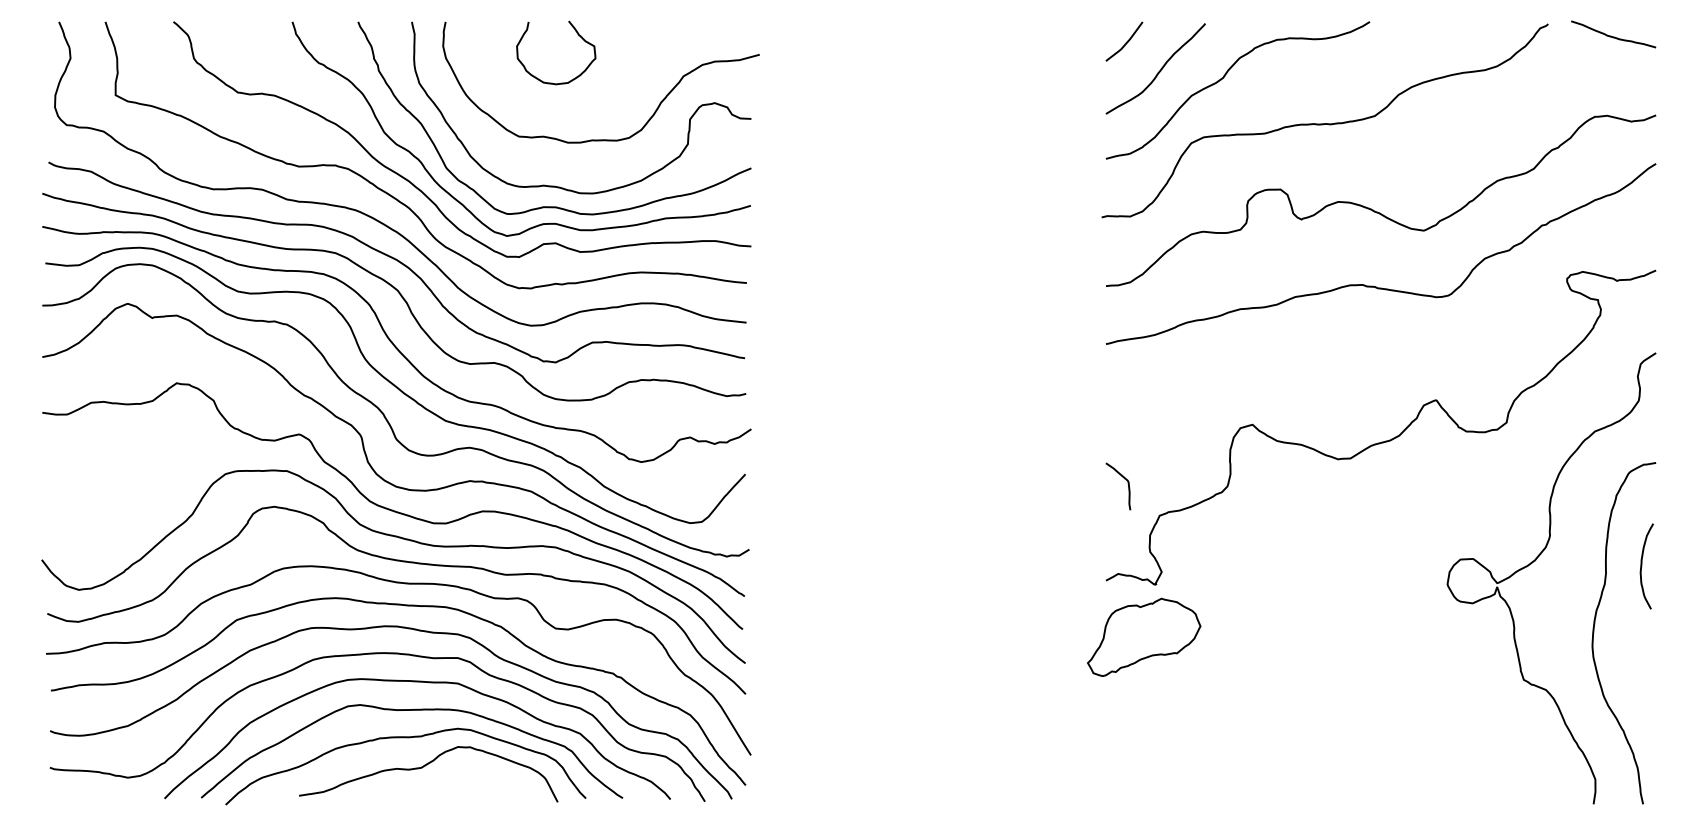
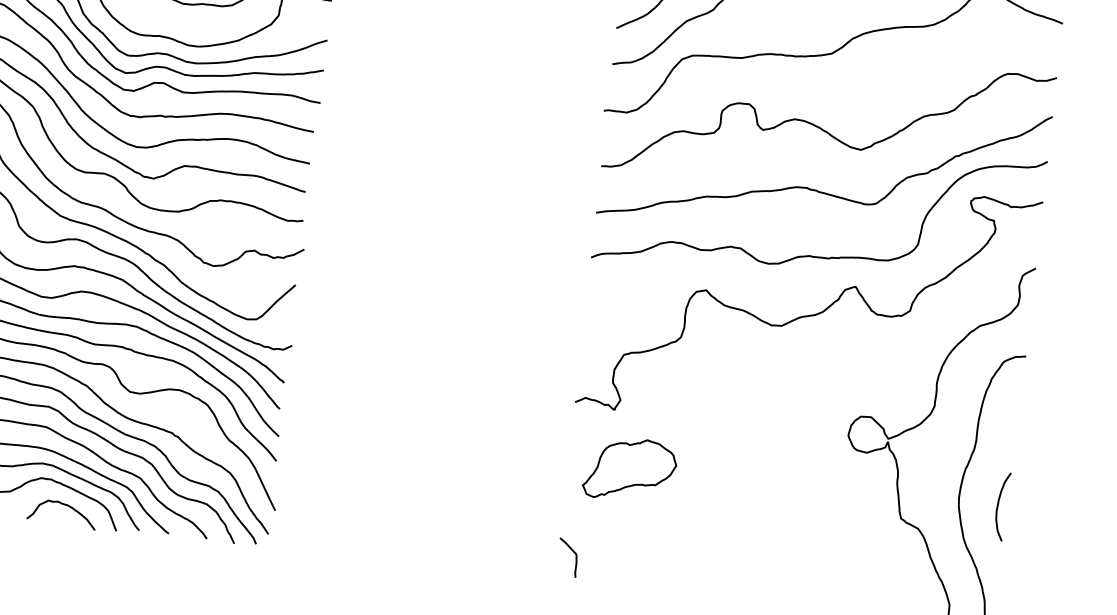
curve: (1377, 367) -> (811, 255), added
curve: (1124, 479) -> (573, 552), moved
curve: (1642, 566) -> (998, 506), moved
part: (1144, 636) -> (630, 468), moved
curve: (489, 777) -> (63, 505), added

